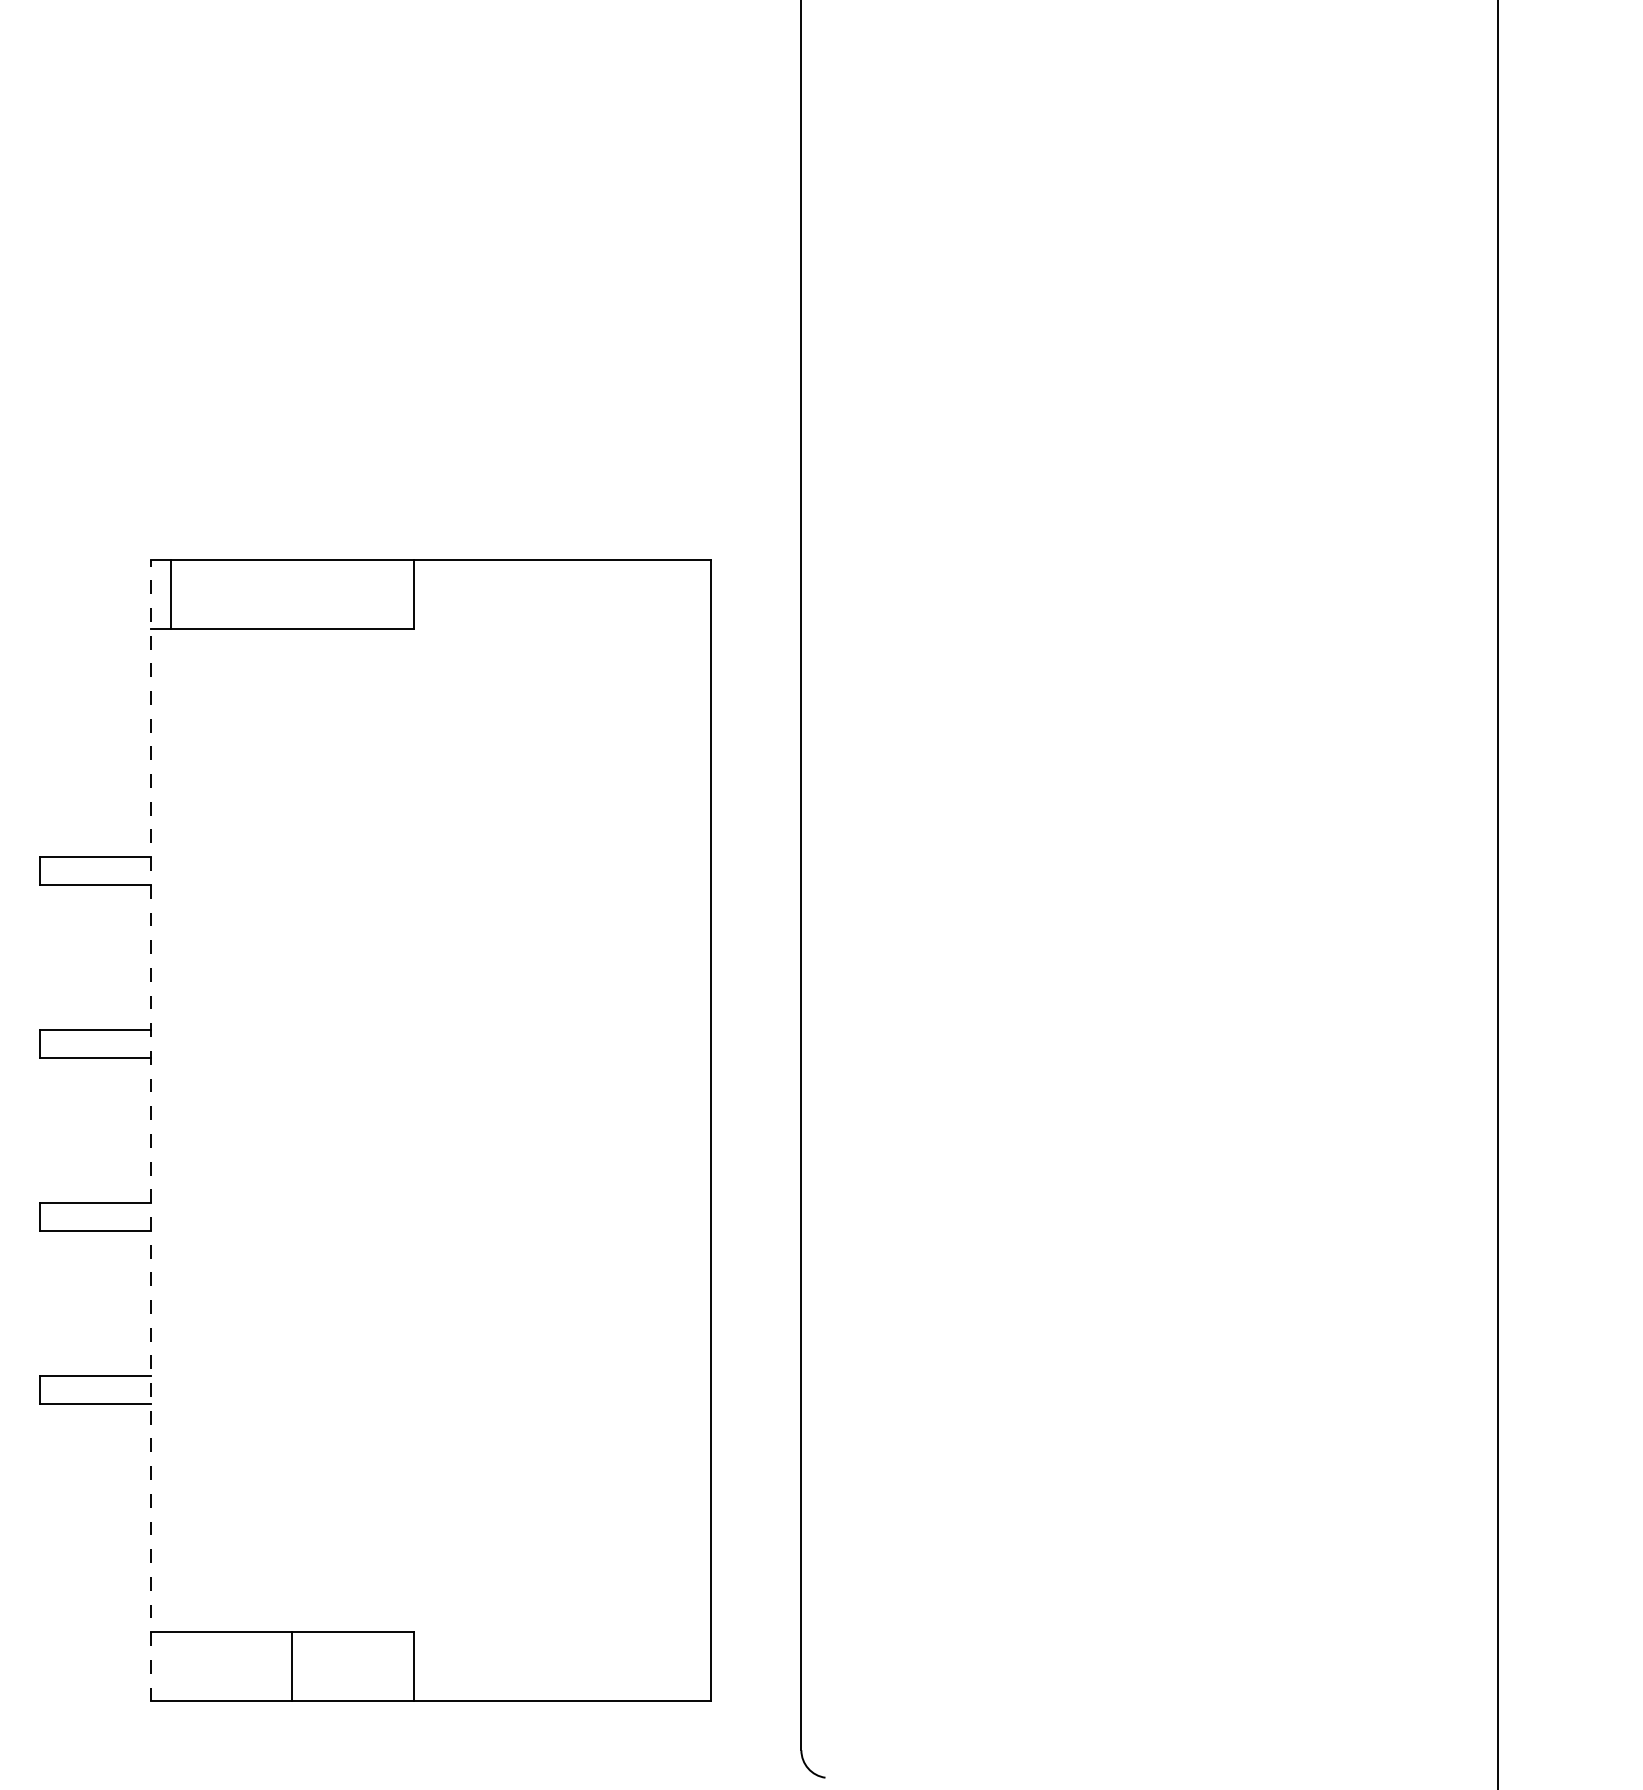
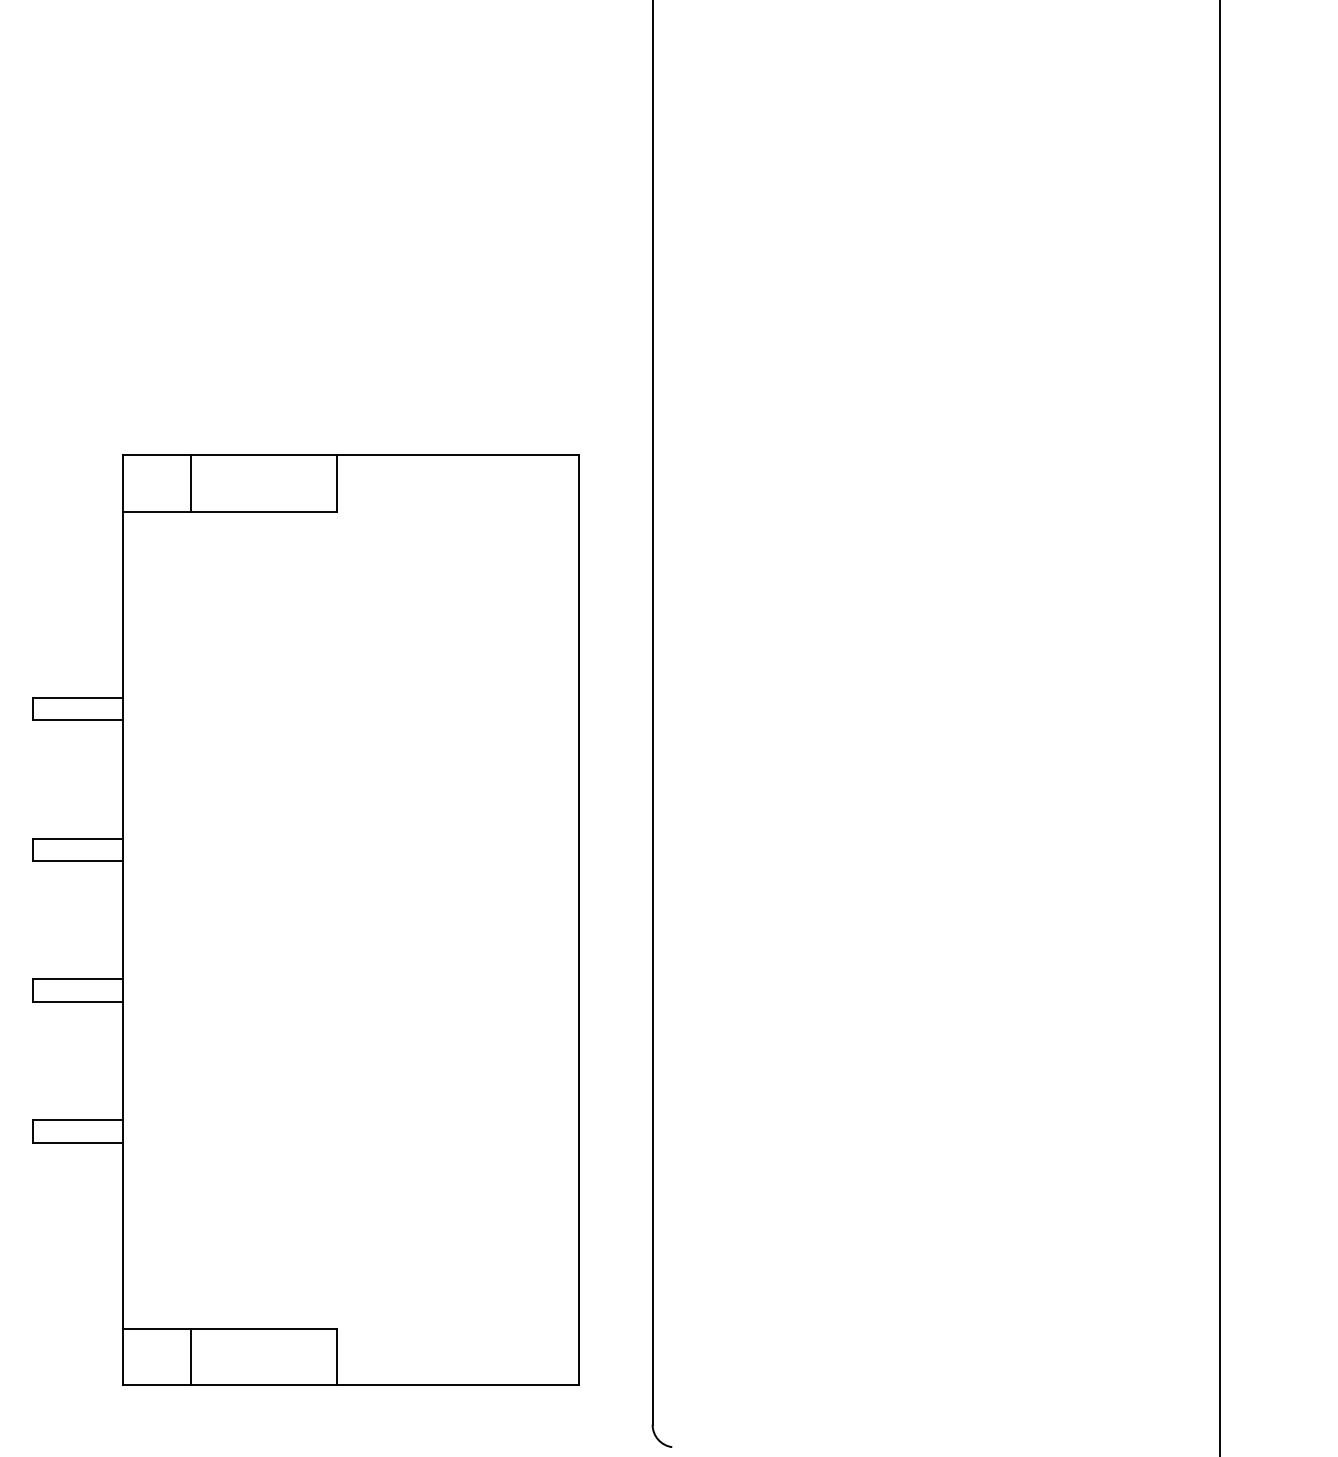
line: (171, 594) -> (190, 483), moved
line: (151, 1130) -> (123, 920), dashed -> solid
line: (291, 1666) -> (190, 1356), moved

